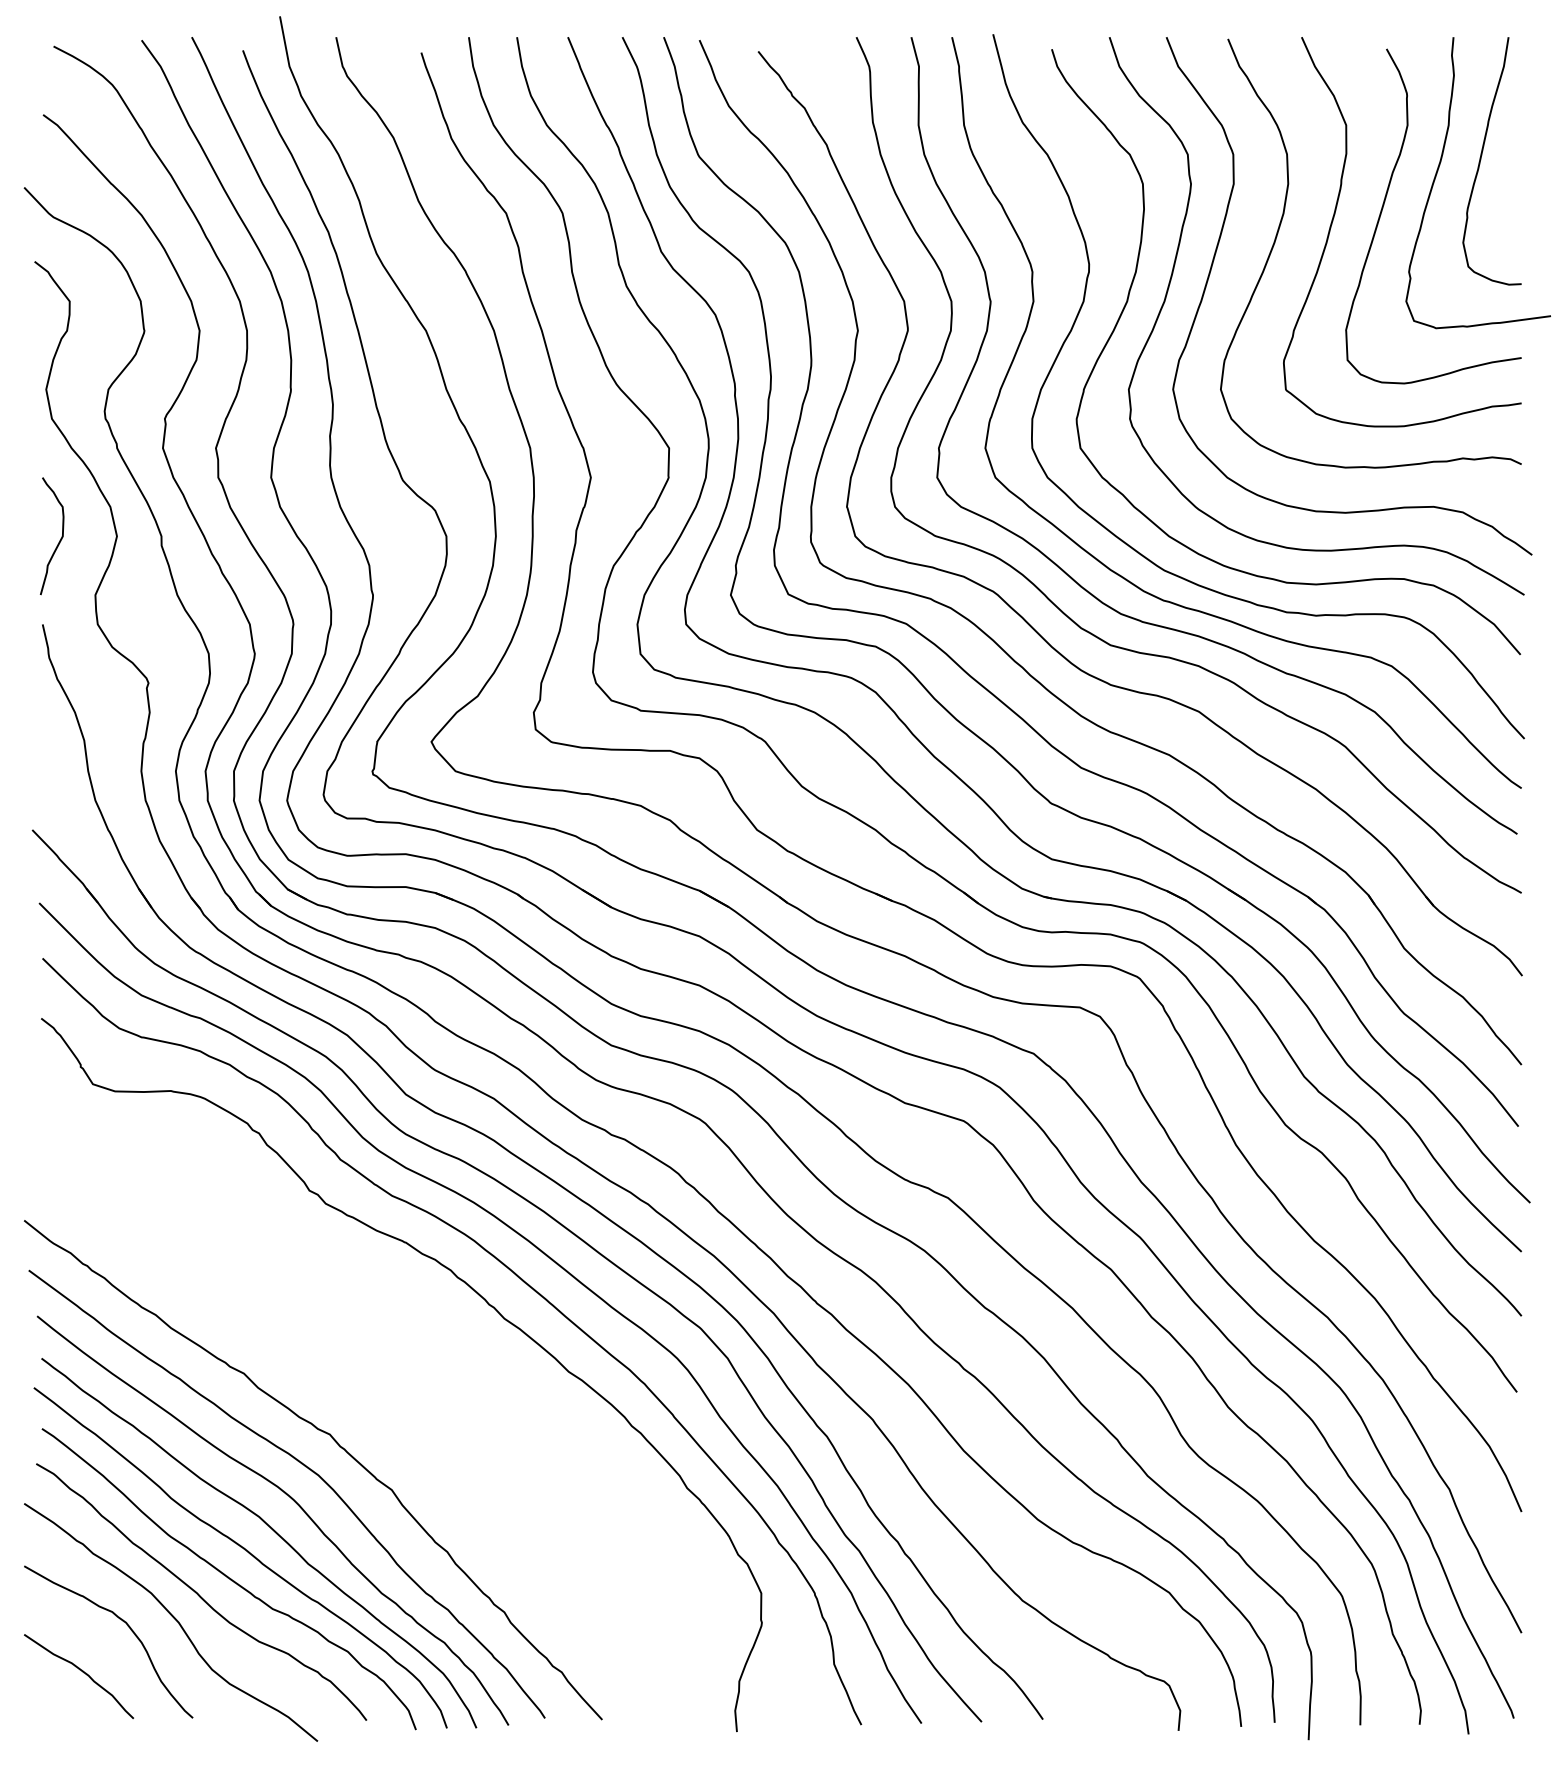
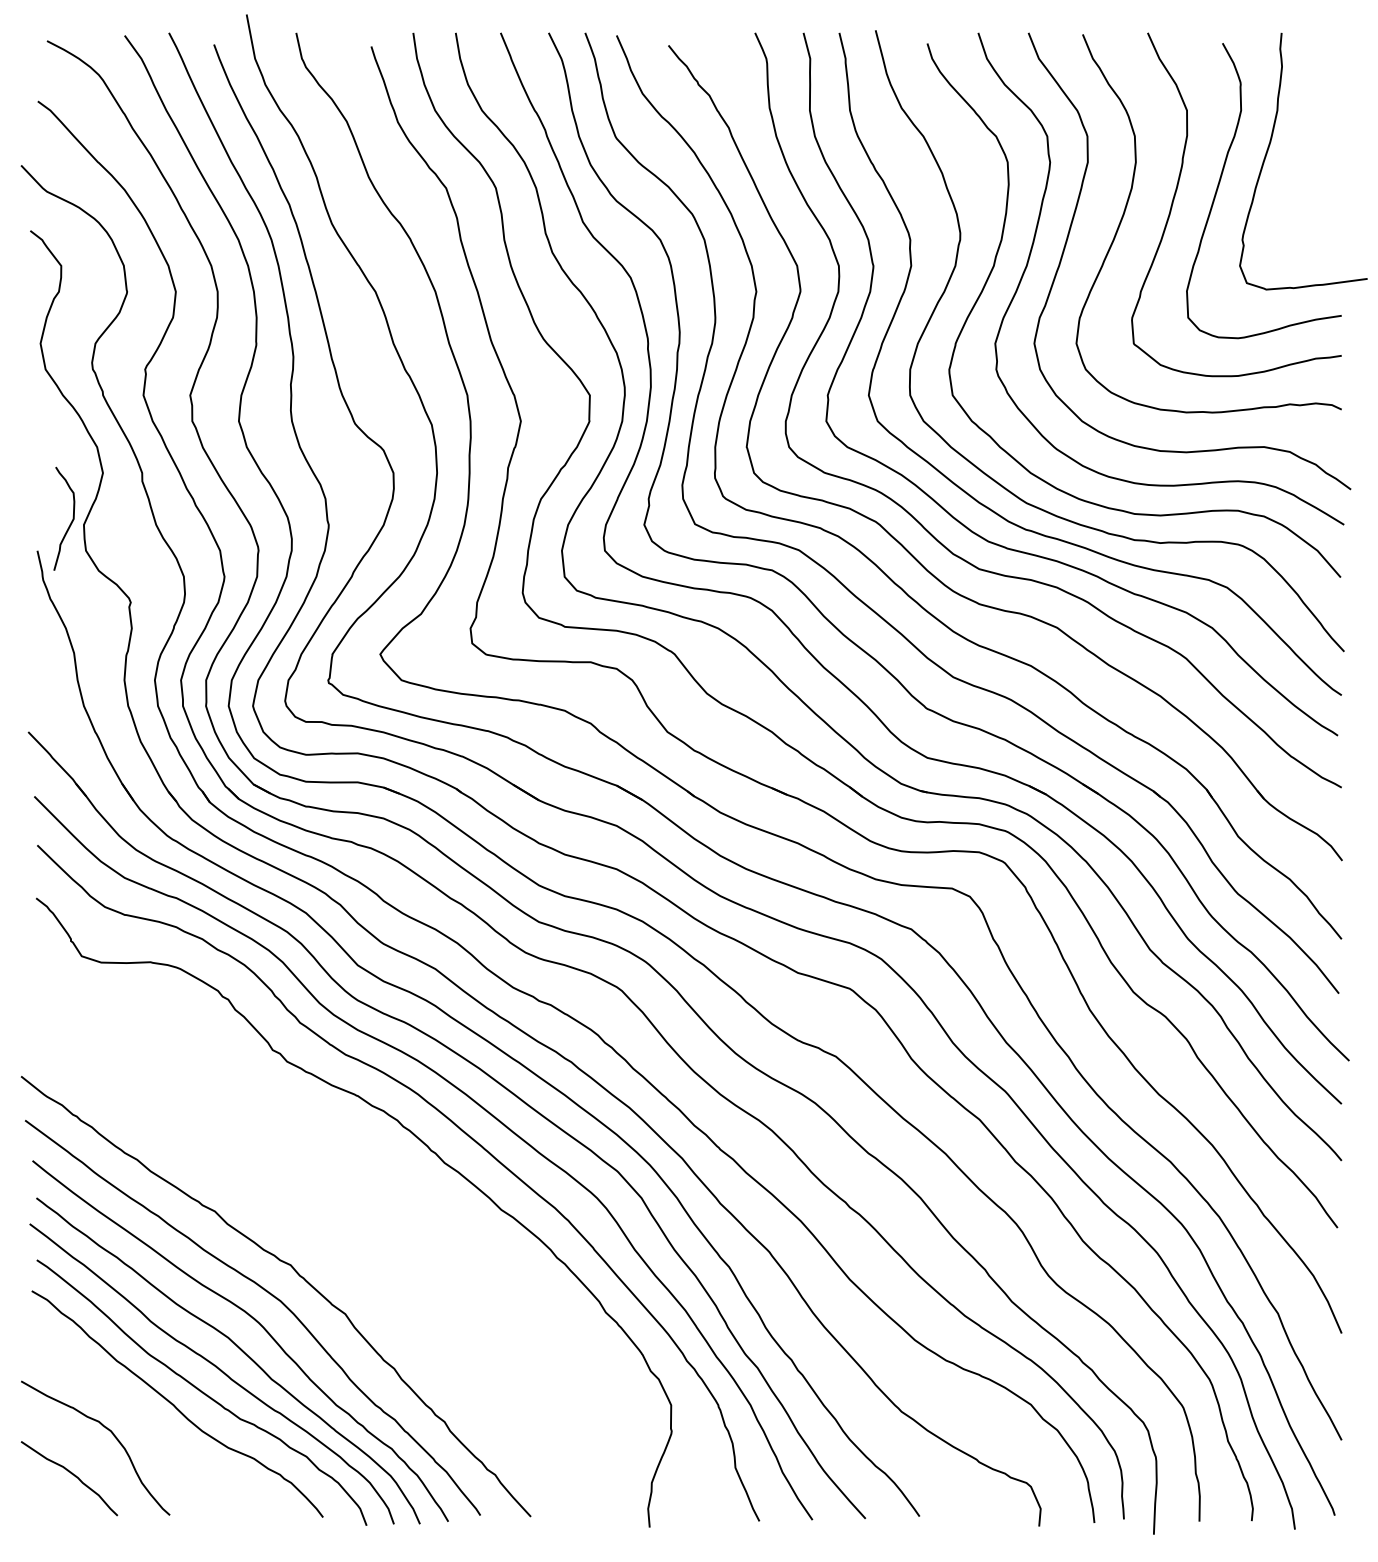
curve: (1481, 159) -> (1306, 140), removed
curve: (59, 540) -> (70, 522), moved
curve: (174, 1619) -> (153, 1428), removed

